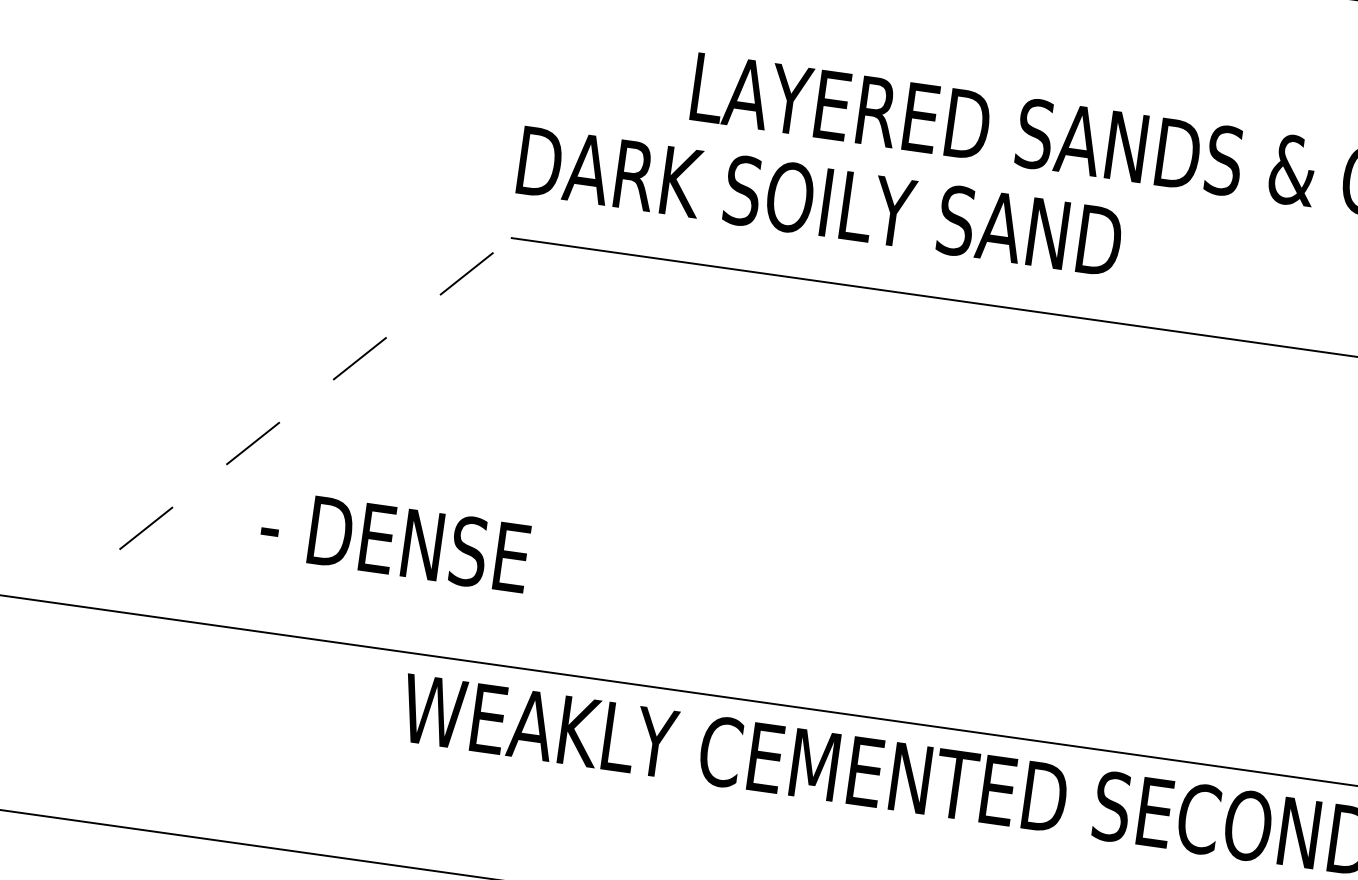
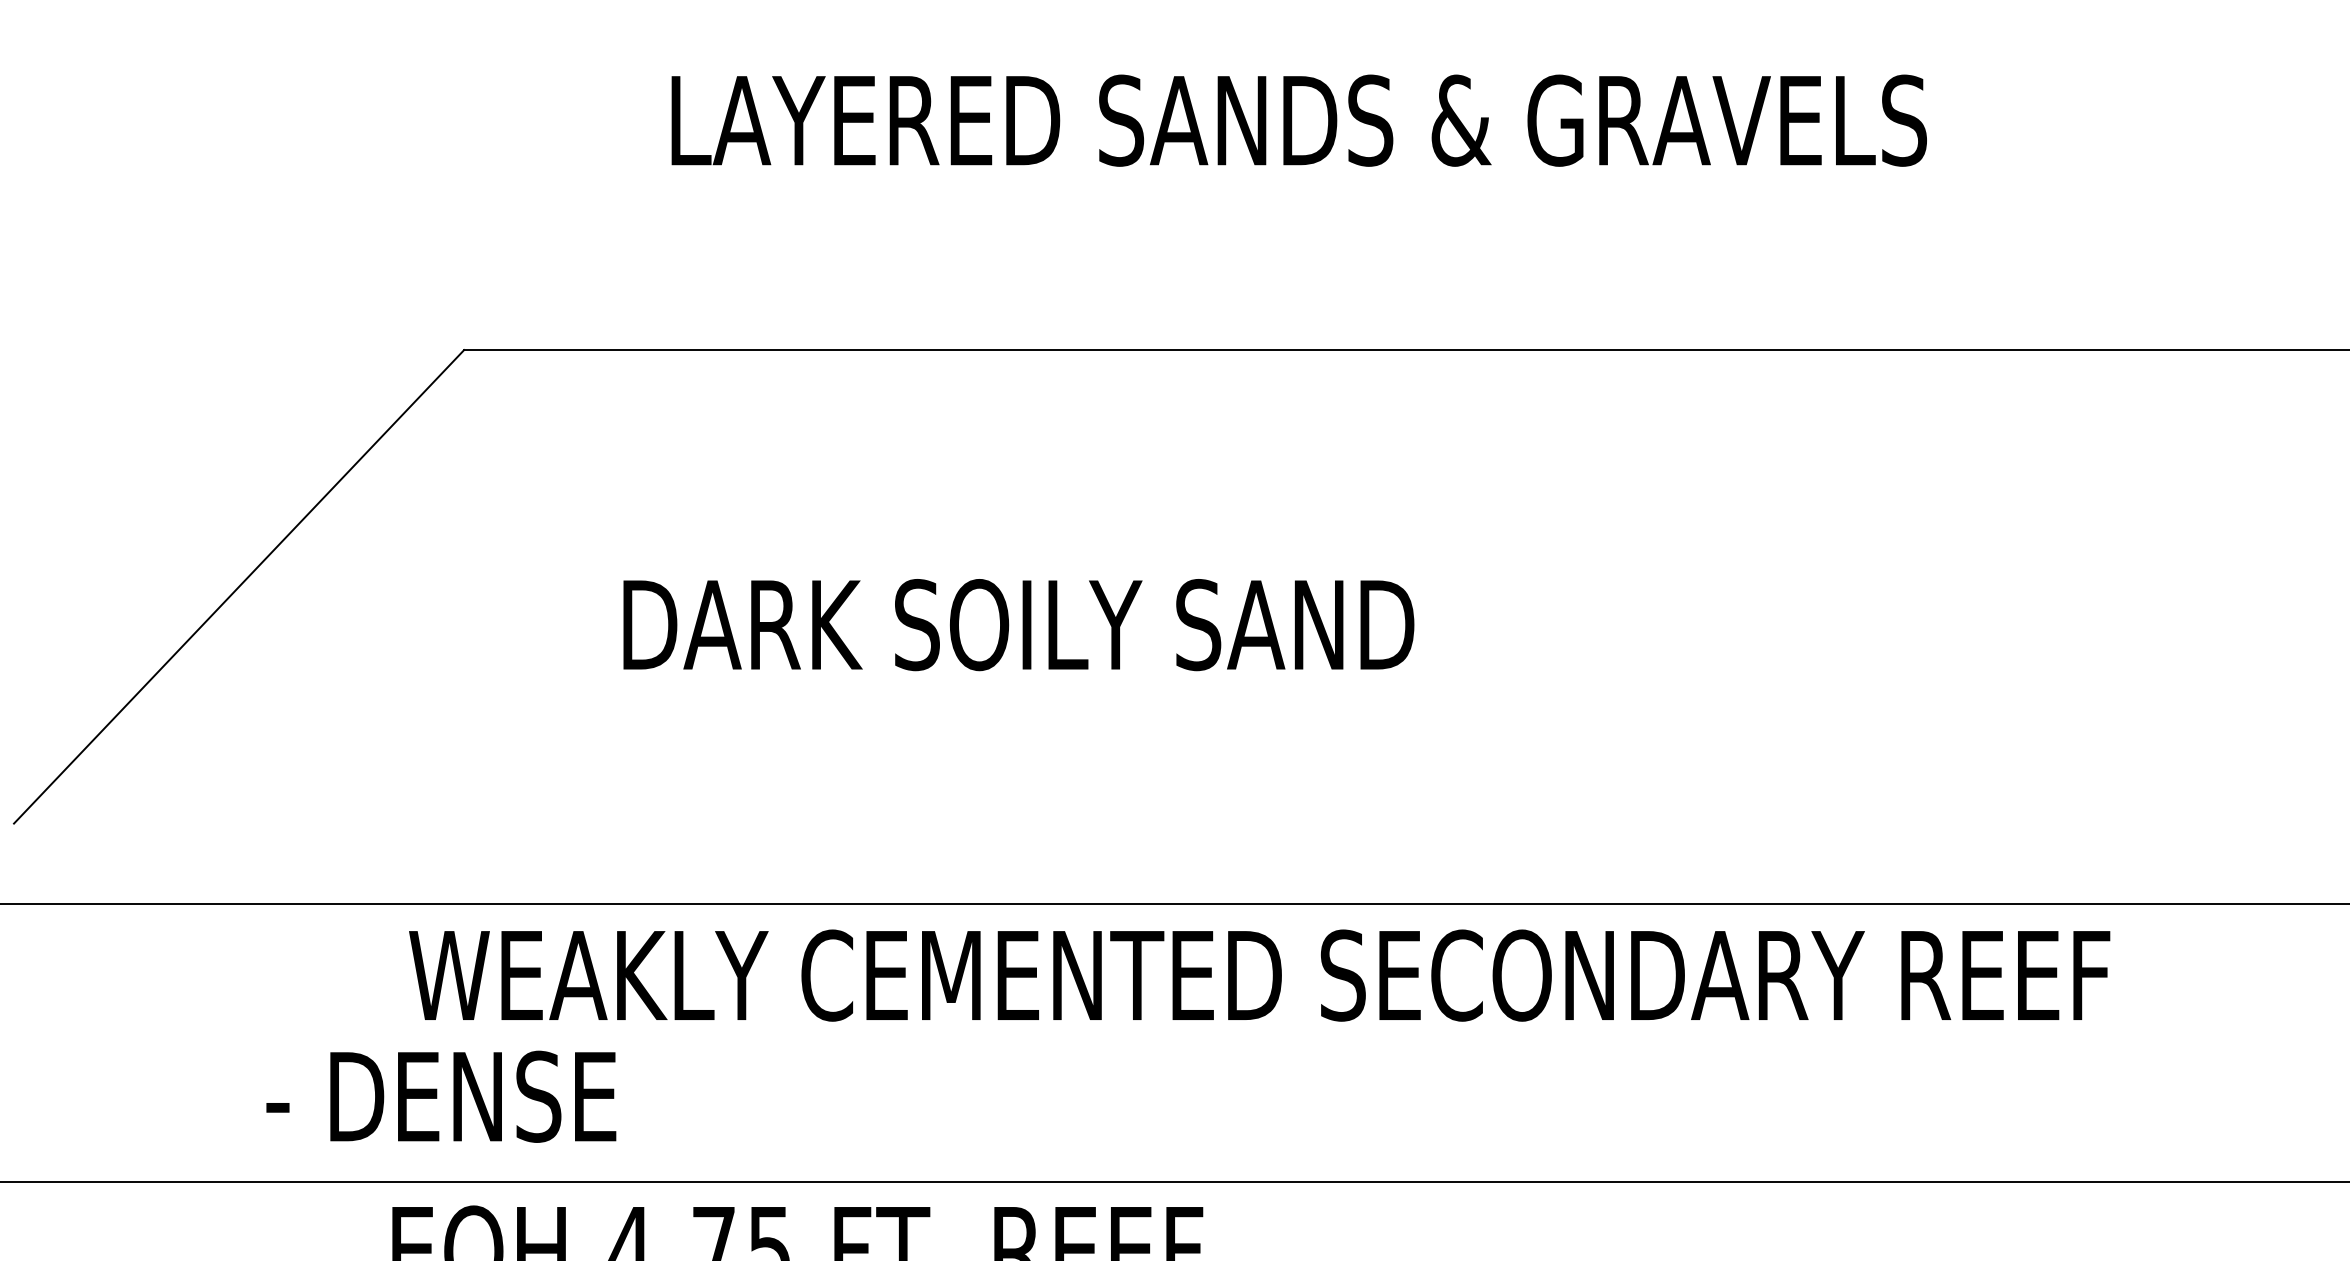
text: (819, 201) -> (1018, 625), moved
line: (316, 393) -> (239, 586), dashed -> solid
text: (395, 540) -> (441, 1096), moved

